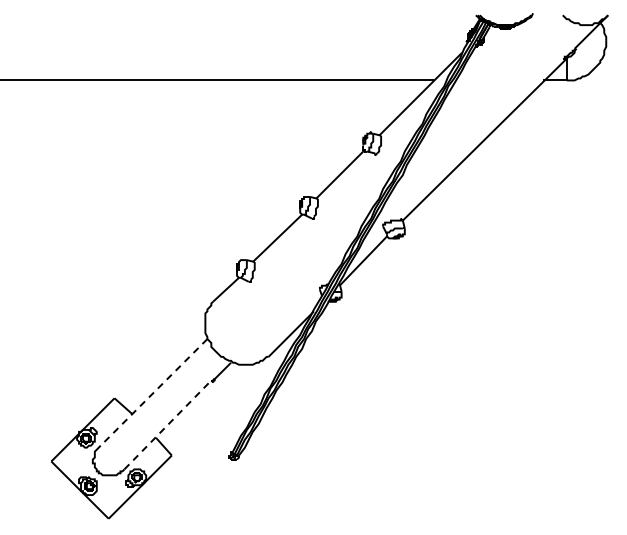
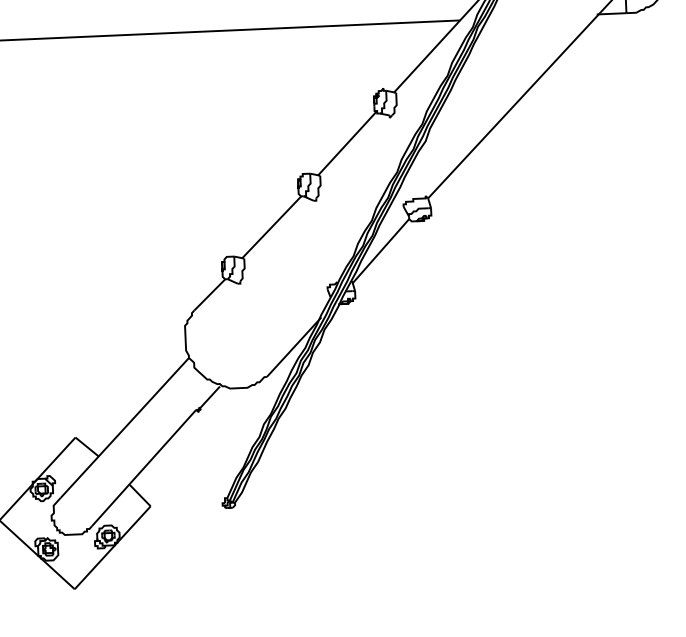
line: (153, 392) -> (124, 428), dashed -> solid
line: (168, 424) -> (144, 467), dashed -> solid

